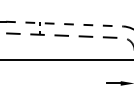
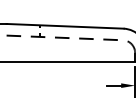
line: (65, 24) -> (65, 26), dashed -> solid

